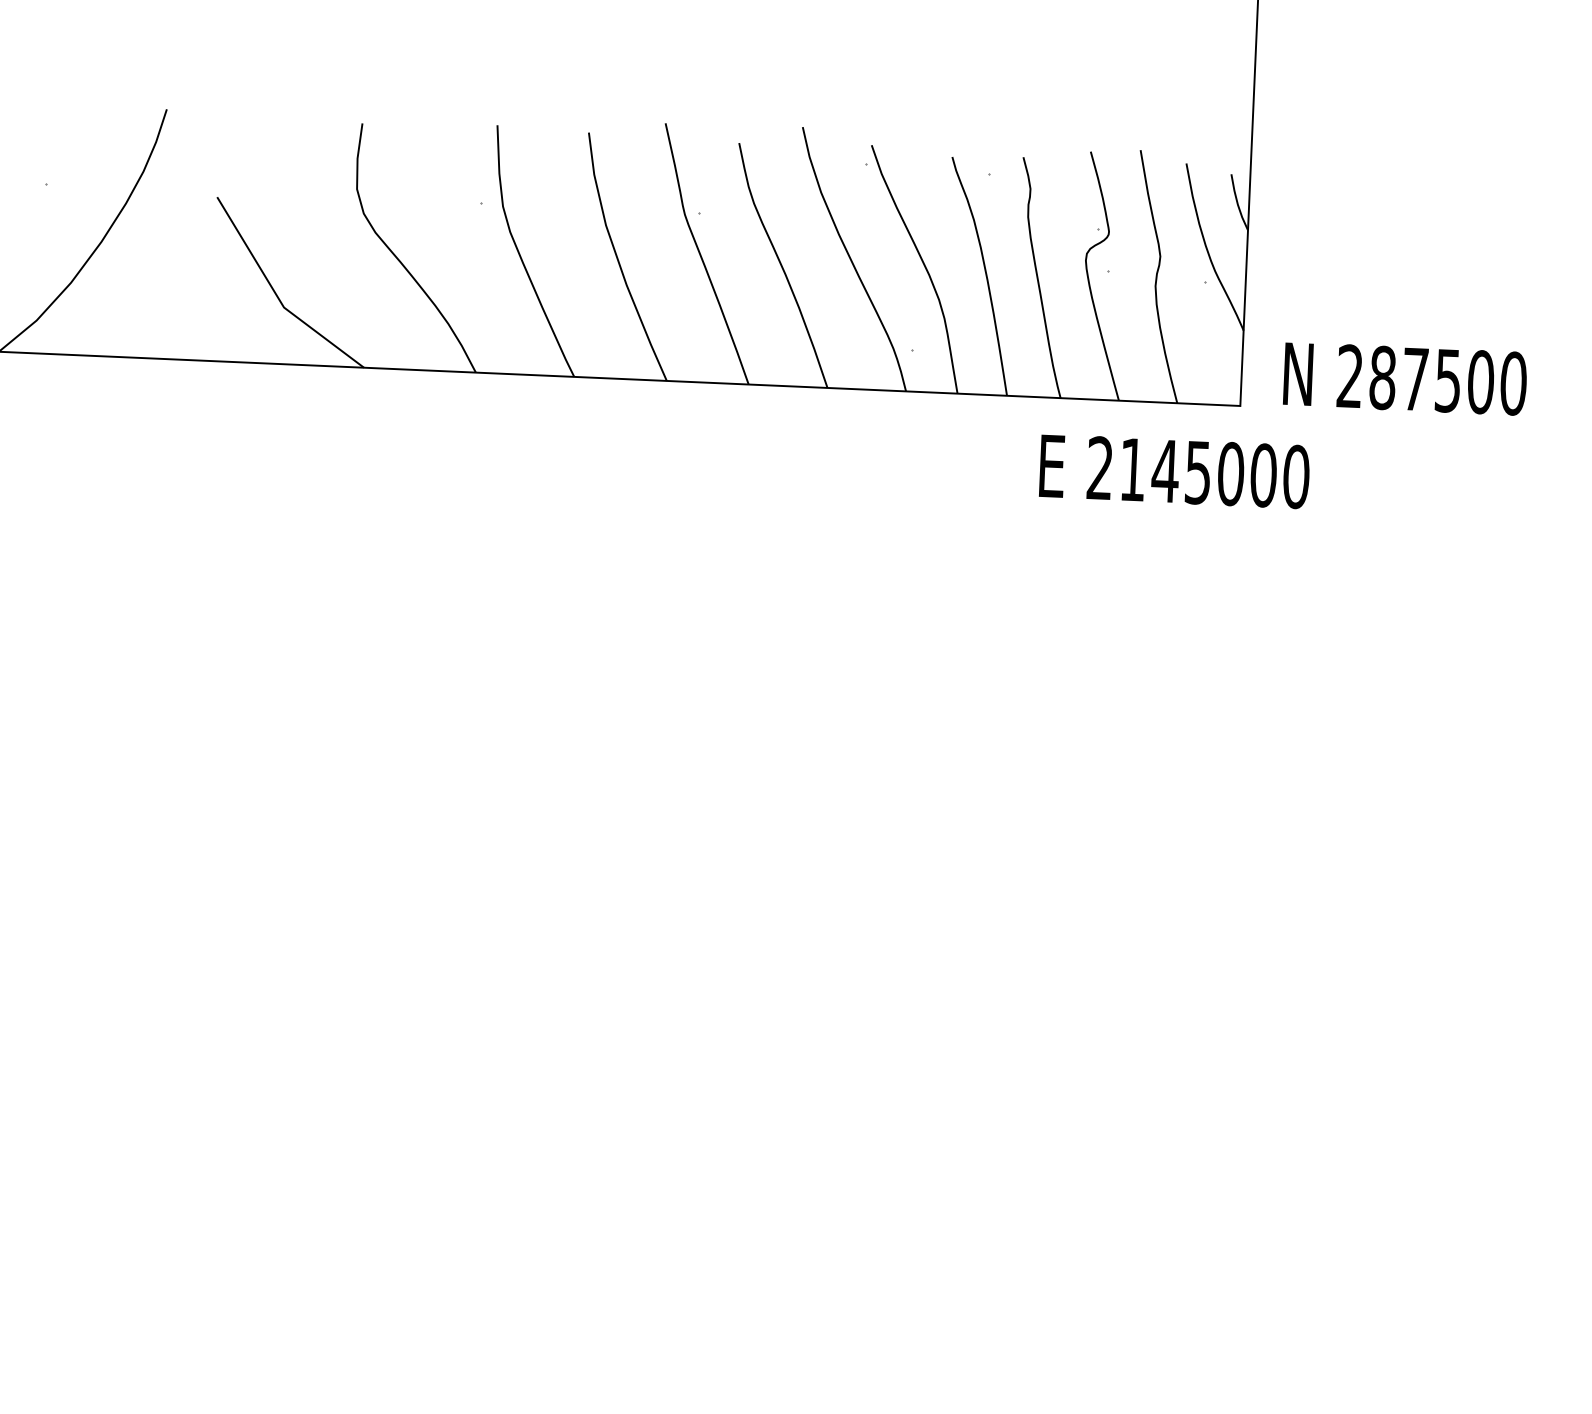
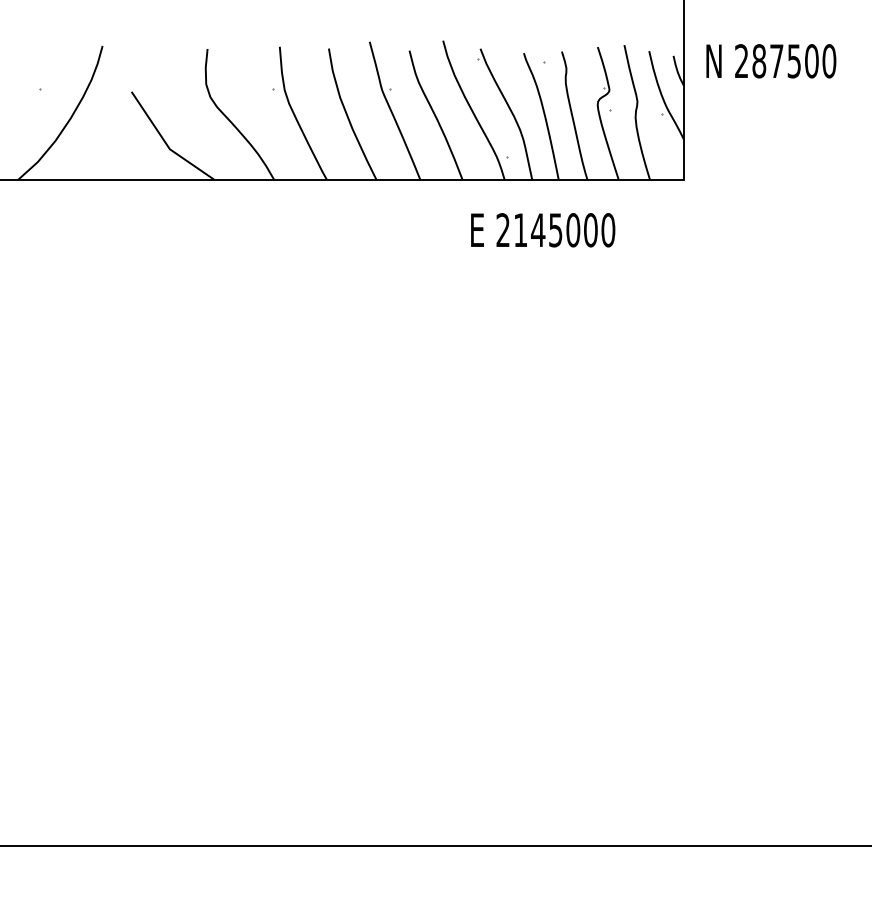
text: (1405, 379) -> (771, 61), moved
text: (1175, 472) -> (543, 230), moved

